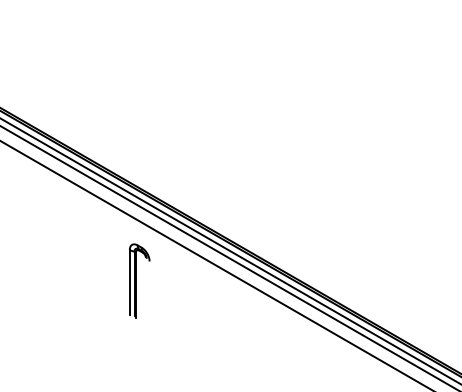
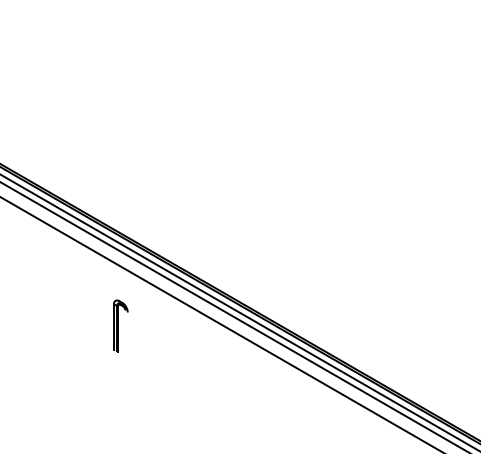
part: (139, 280) -> (120, 325), size x0.7

